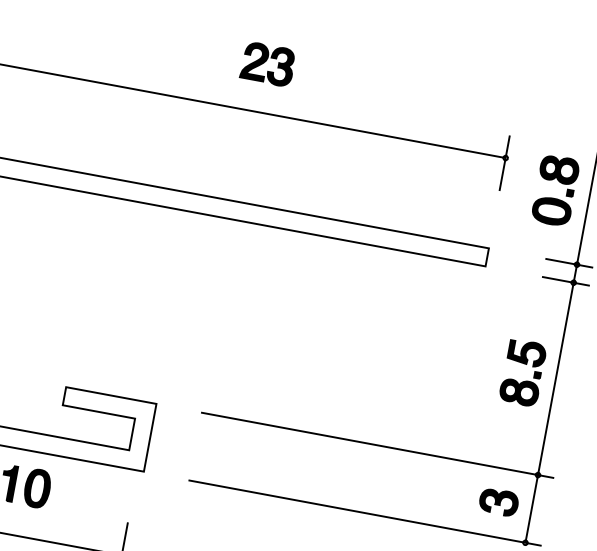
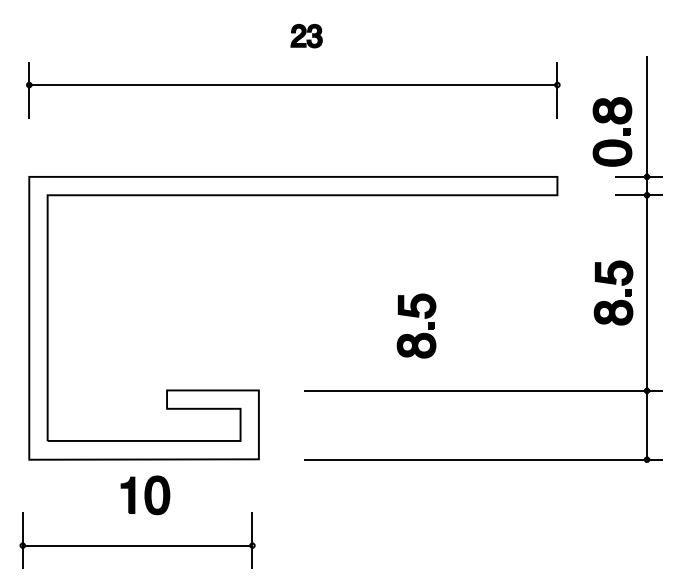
part: (267, 63) -> (306, 35), size x0.6
part: (554, 198) -> (612, 139), moved
part: (324, 360) -> (416, 317), added
part: (498, 502) -> (613, 424), removed

